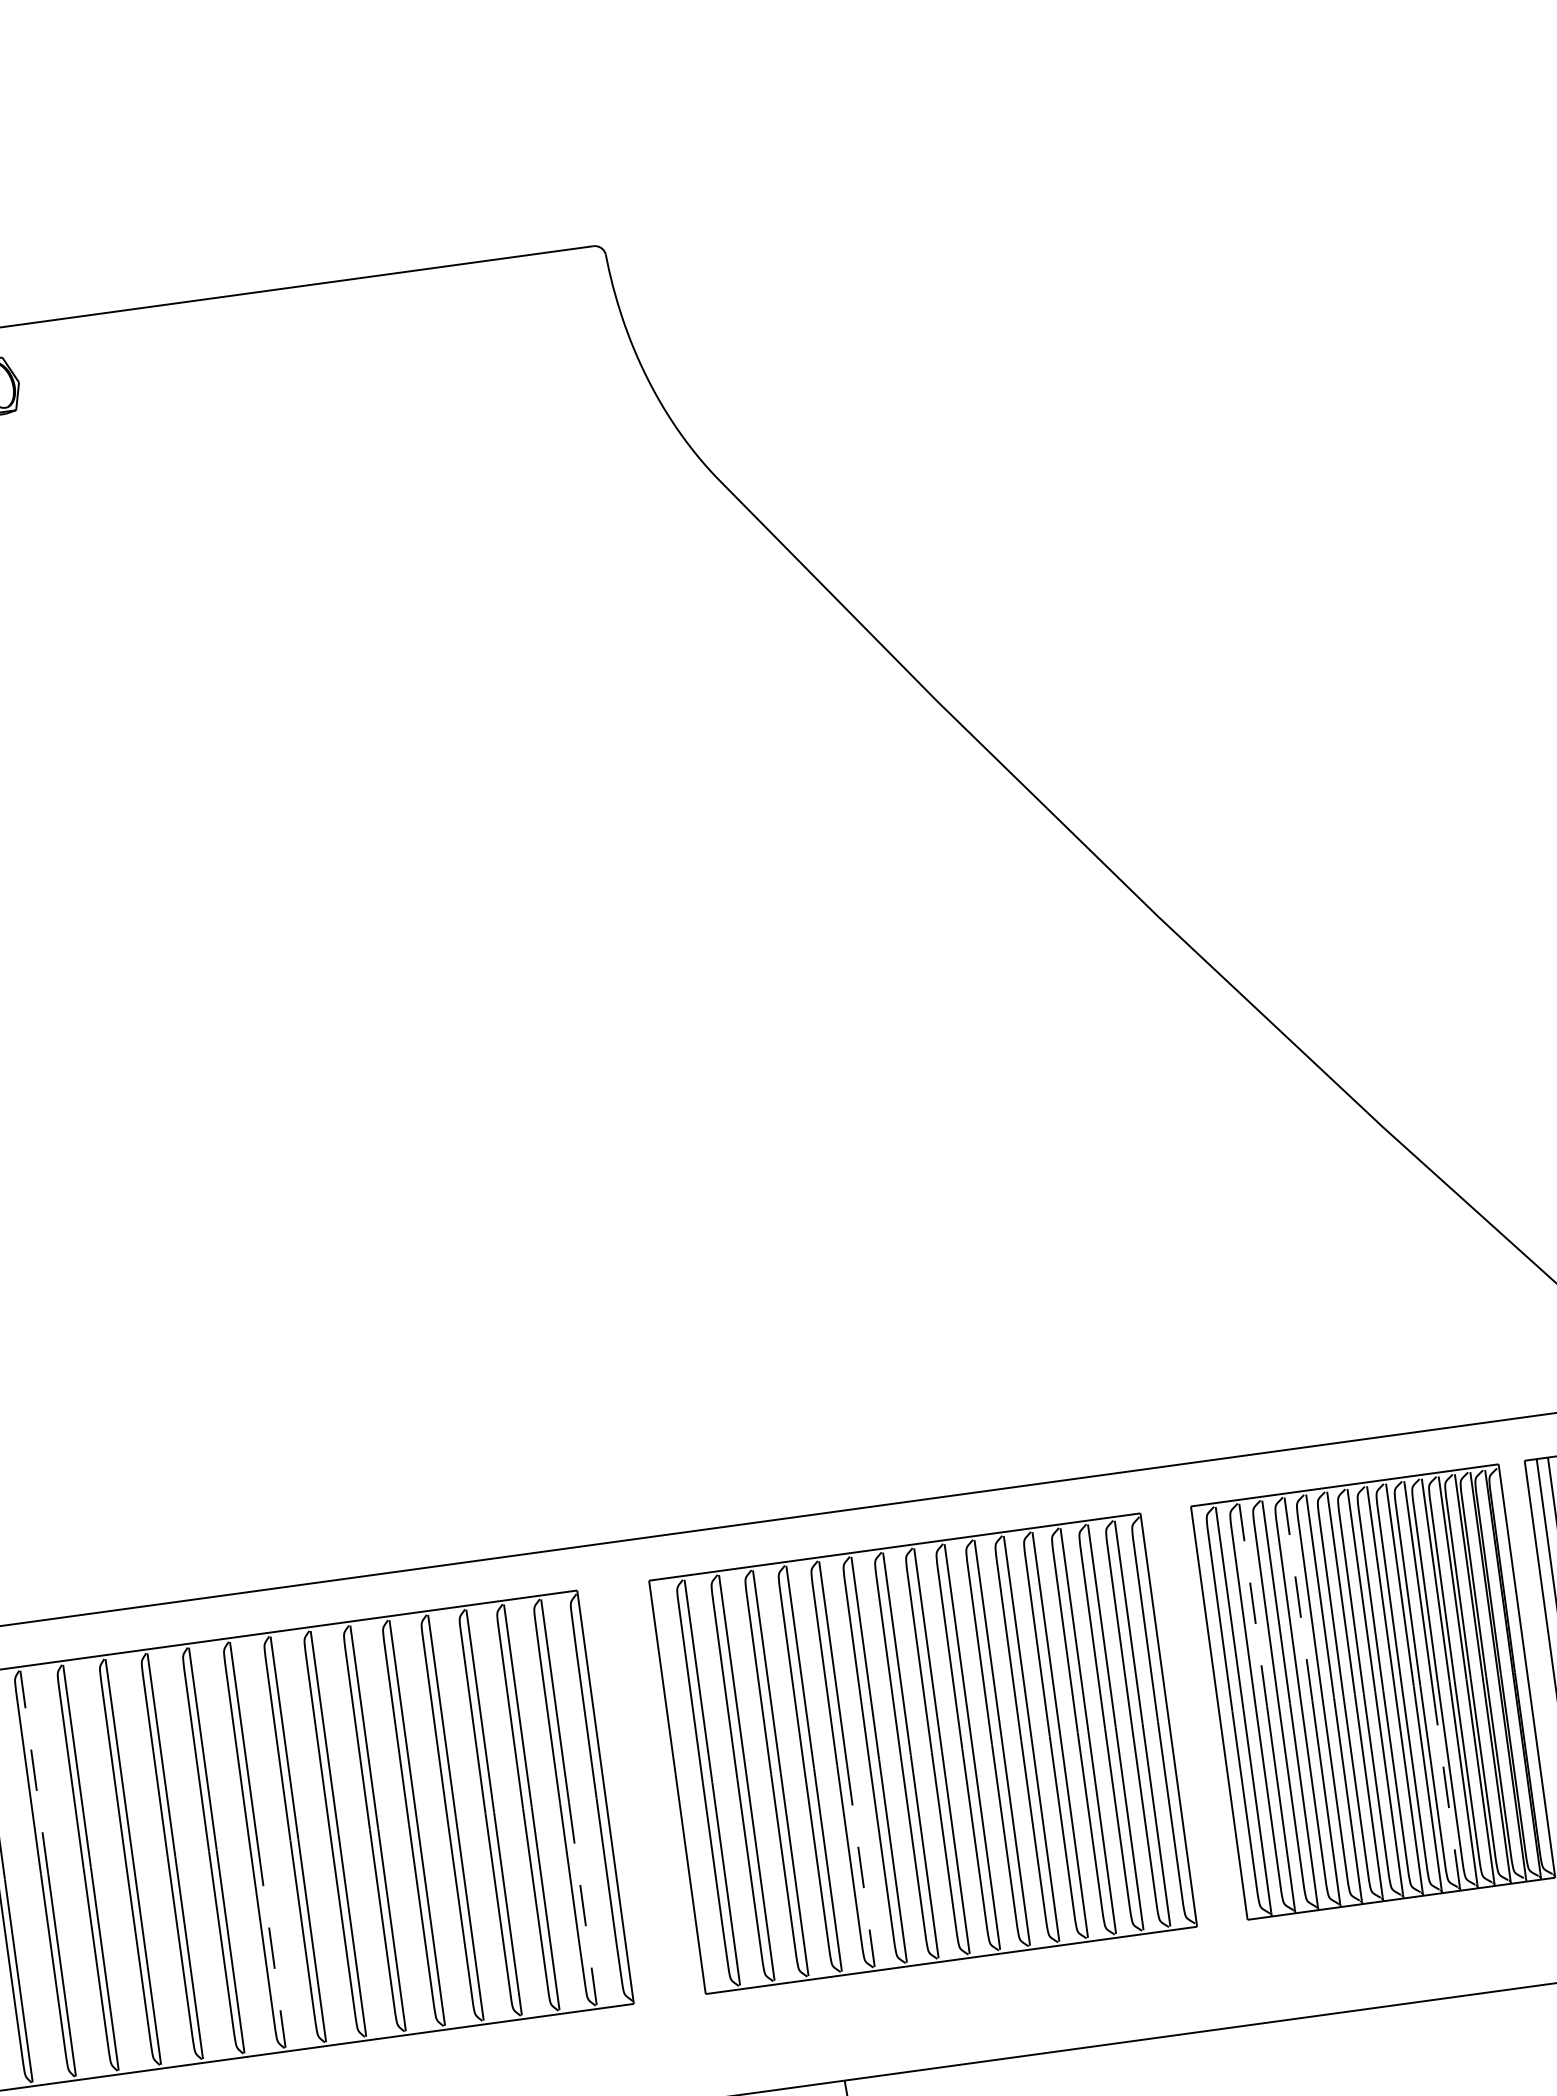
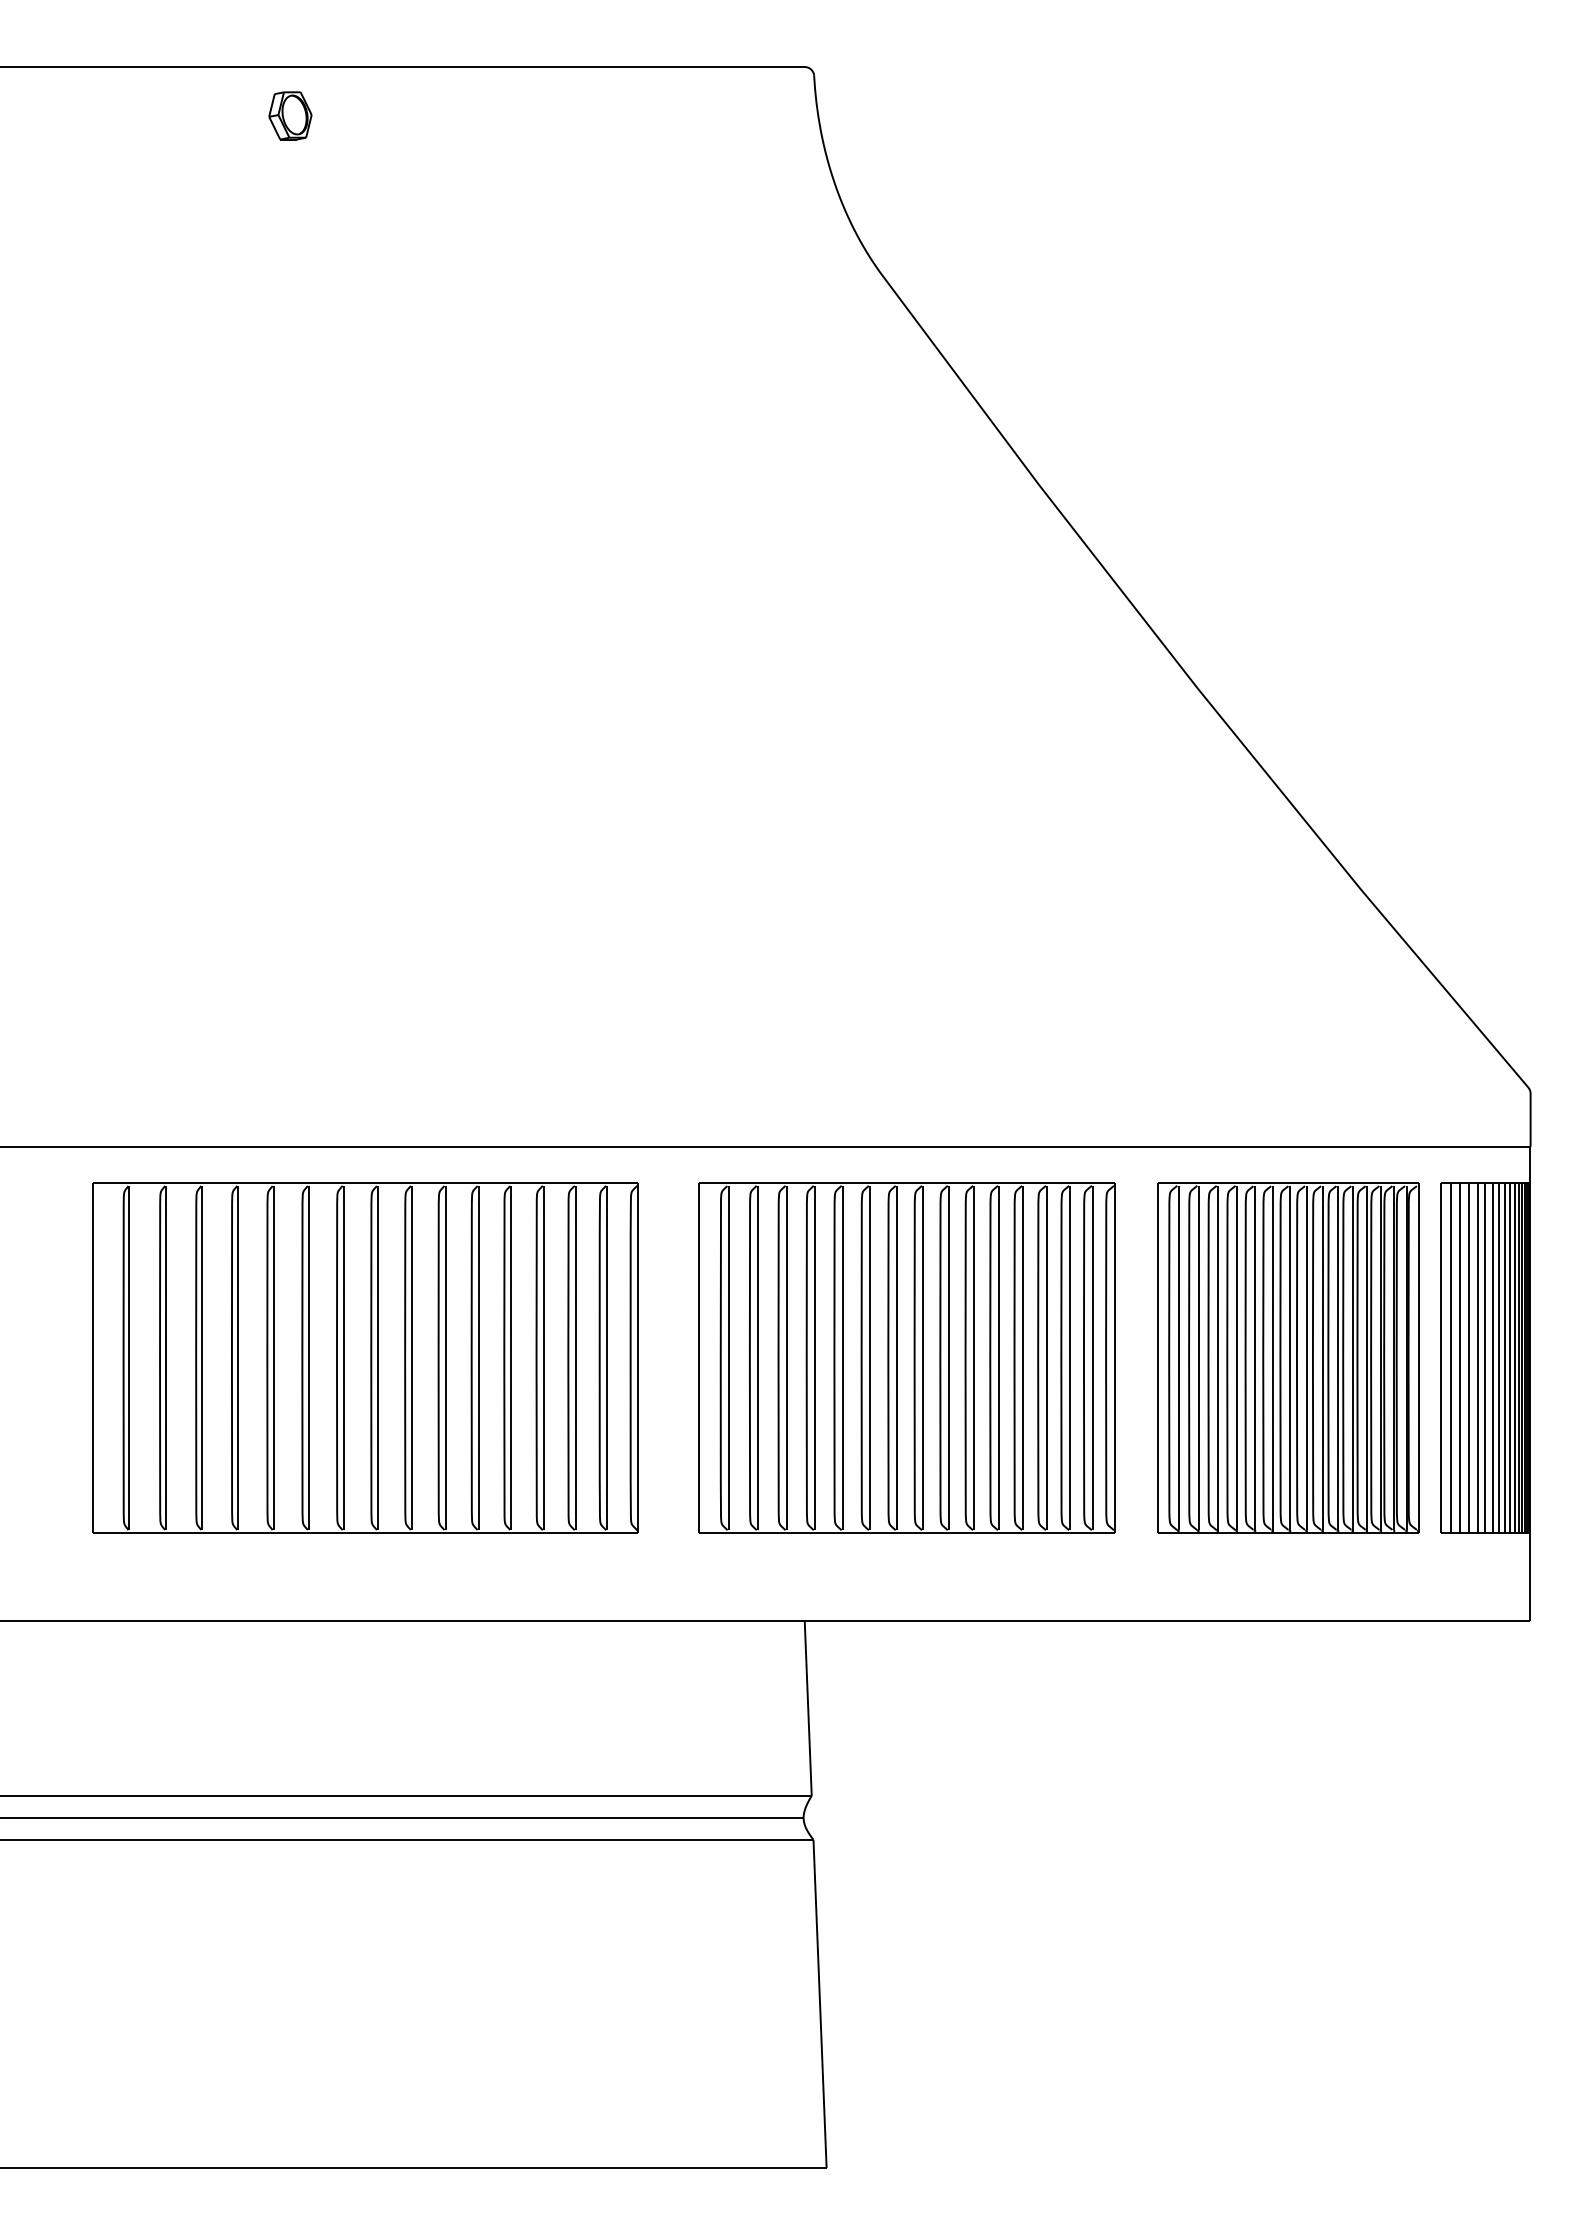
line: (1298, 1599) -> (1236, 1272), dashed -> solid
line: (1253, 1605) -> (1198, 1272), dashed -> solid
line: (34, 1772) -> (166, 1272), dashed -> solid
line: (1446, 1784) -> (1338, 1443), dashed -> solid
line: (860, 1865) -> (842, 1443), dashed -> solid
line: (583, 1903) -> (607, 1443), dashed -> solid
line: (271, 1945) -> (343, 1443), dashed -> solid

